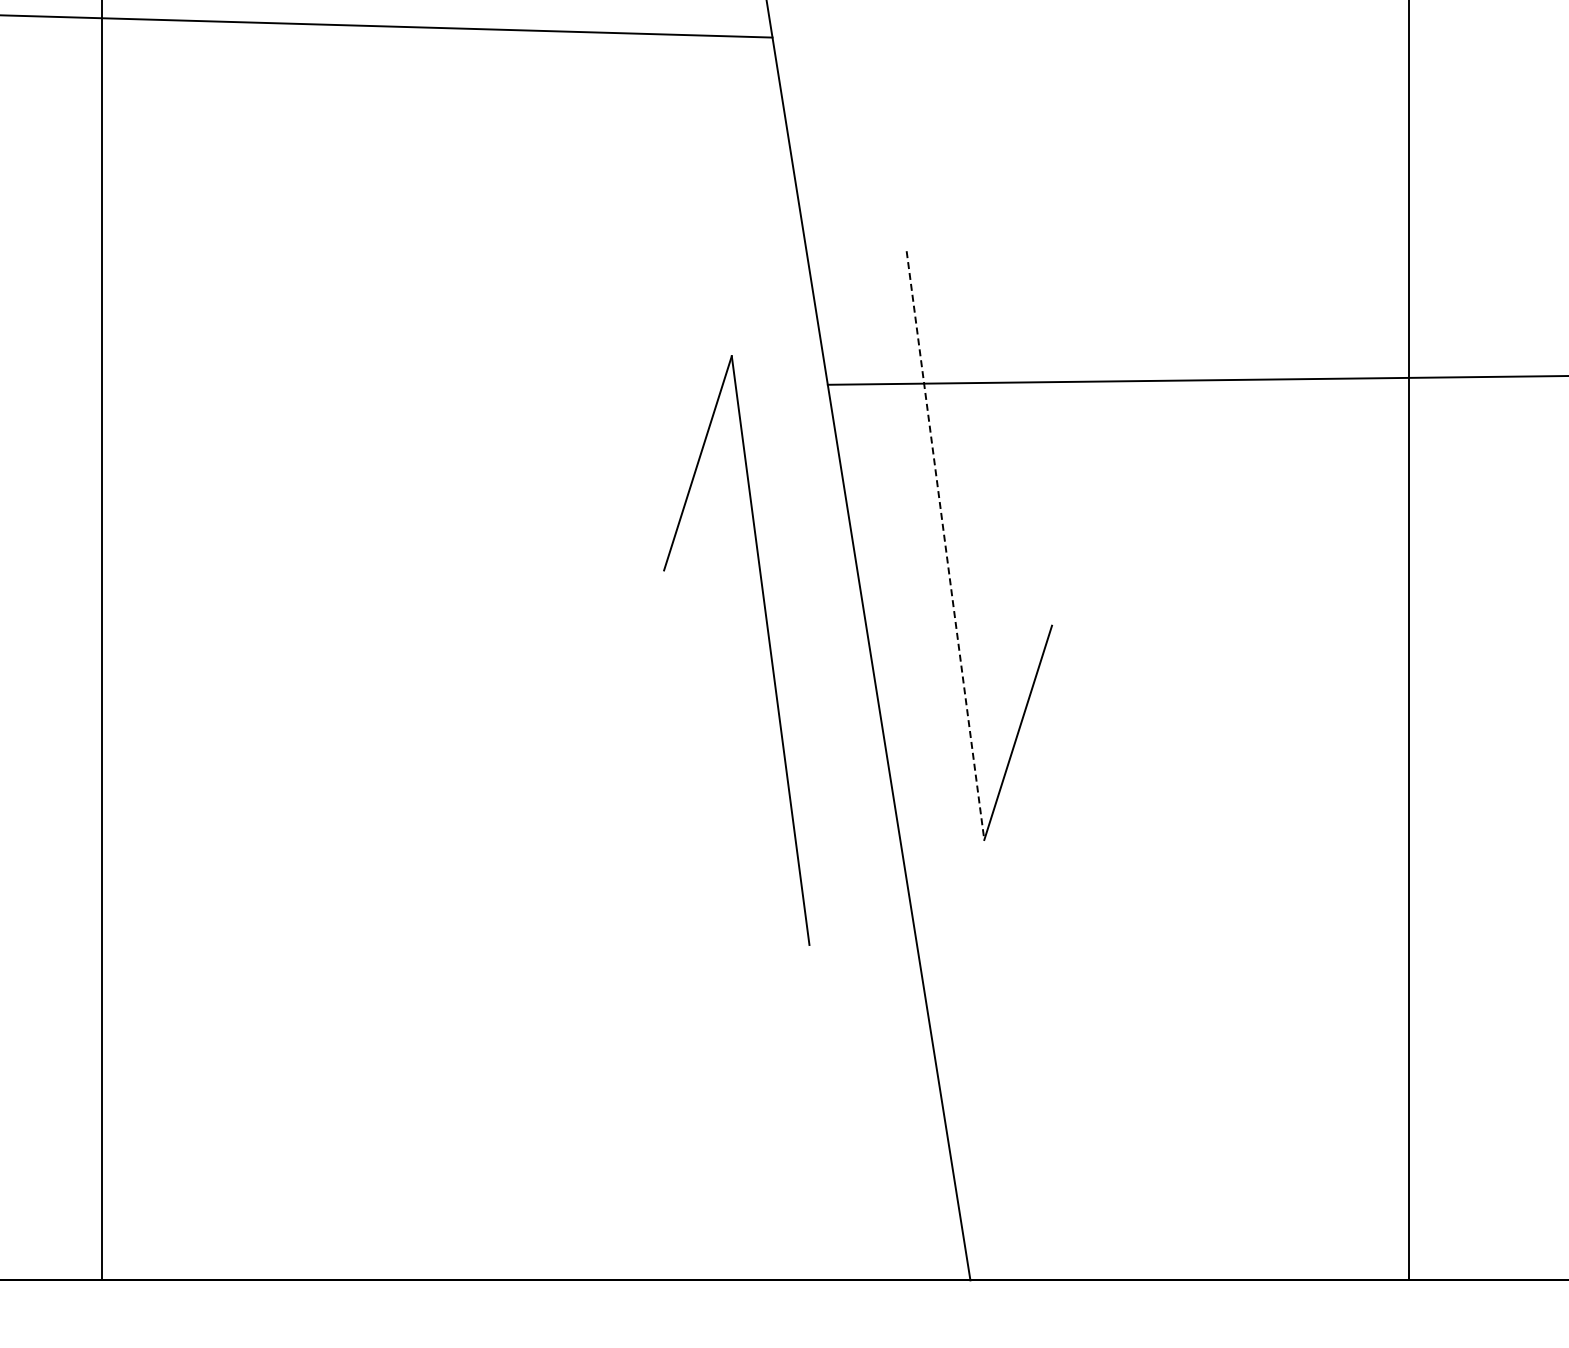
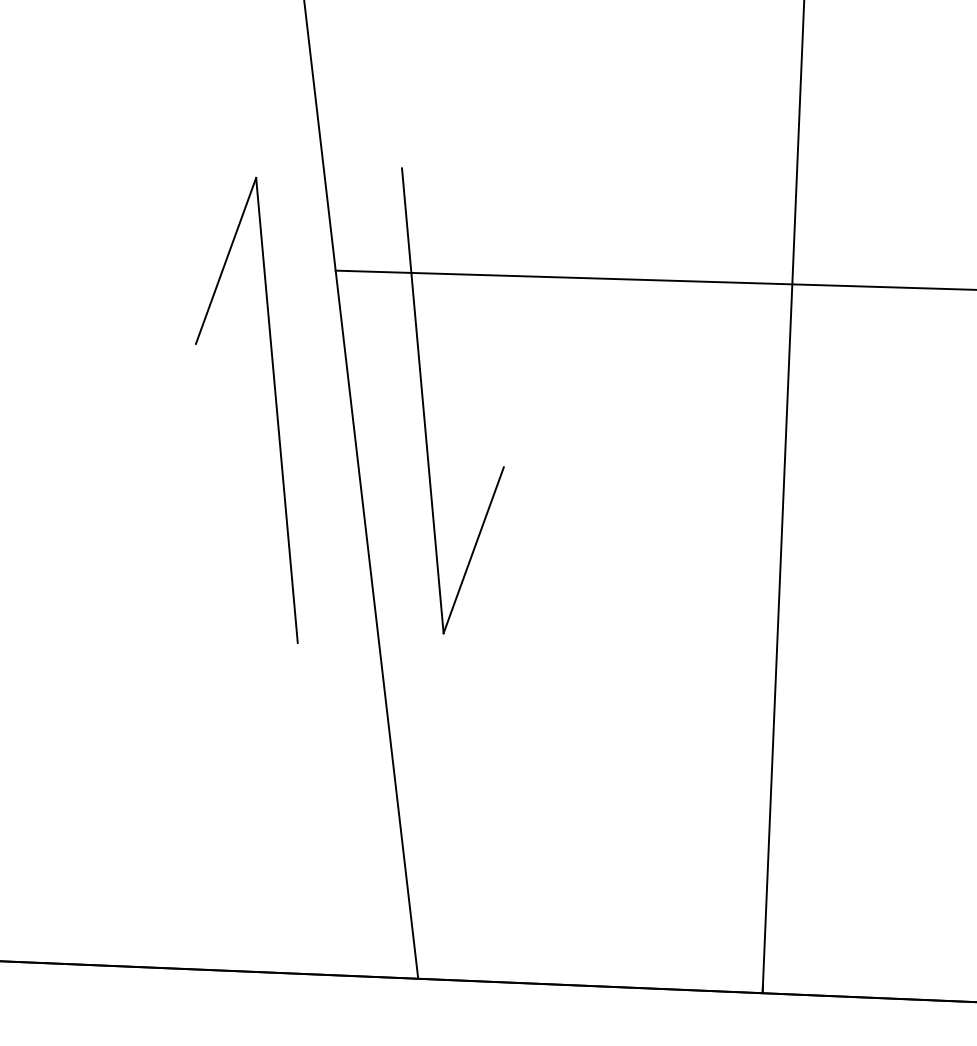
line: (945, 545) -> (422, 400), dashed -> solid
part: (768, 644) -> (275, 405), moved

